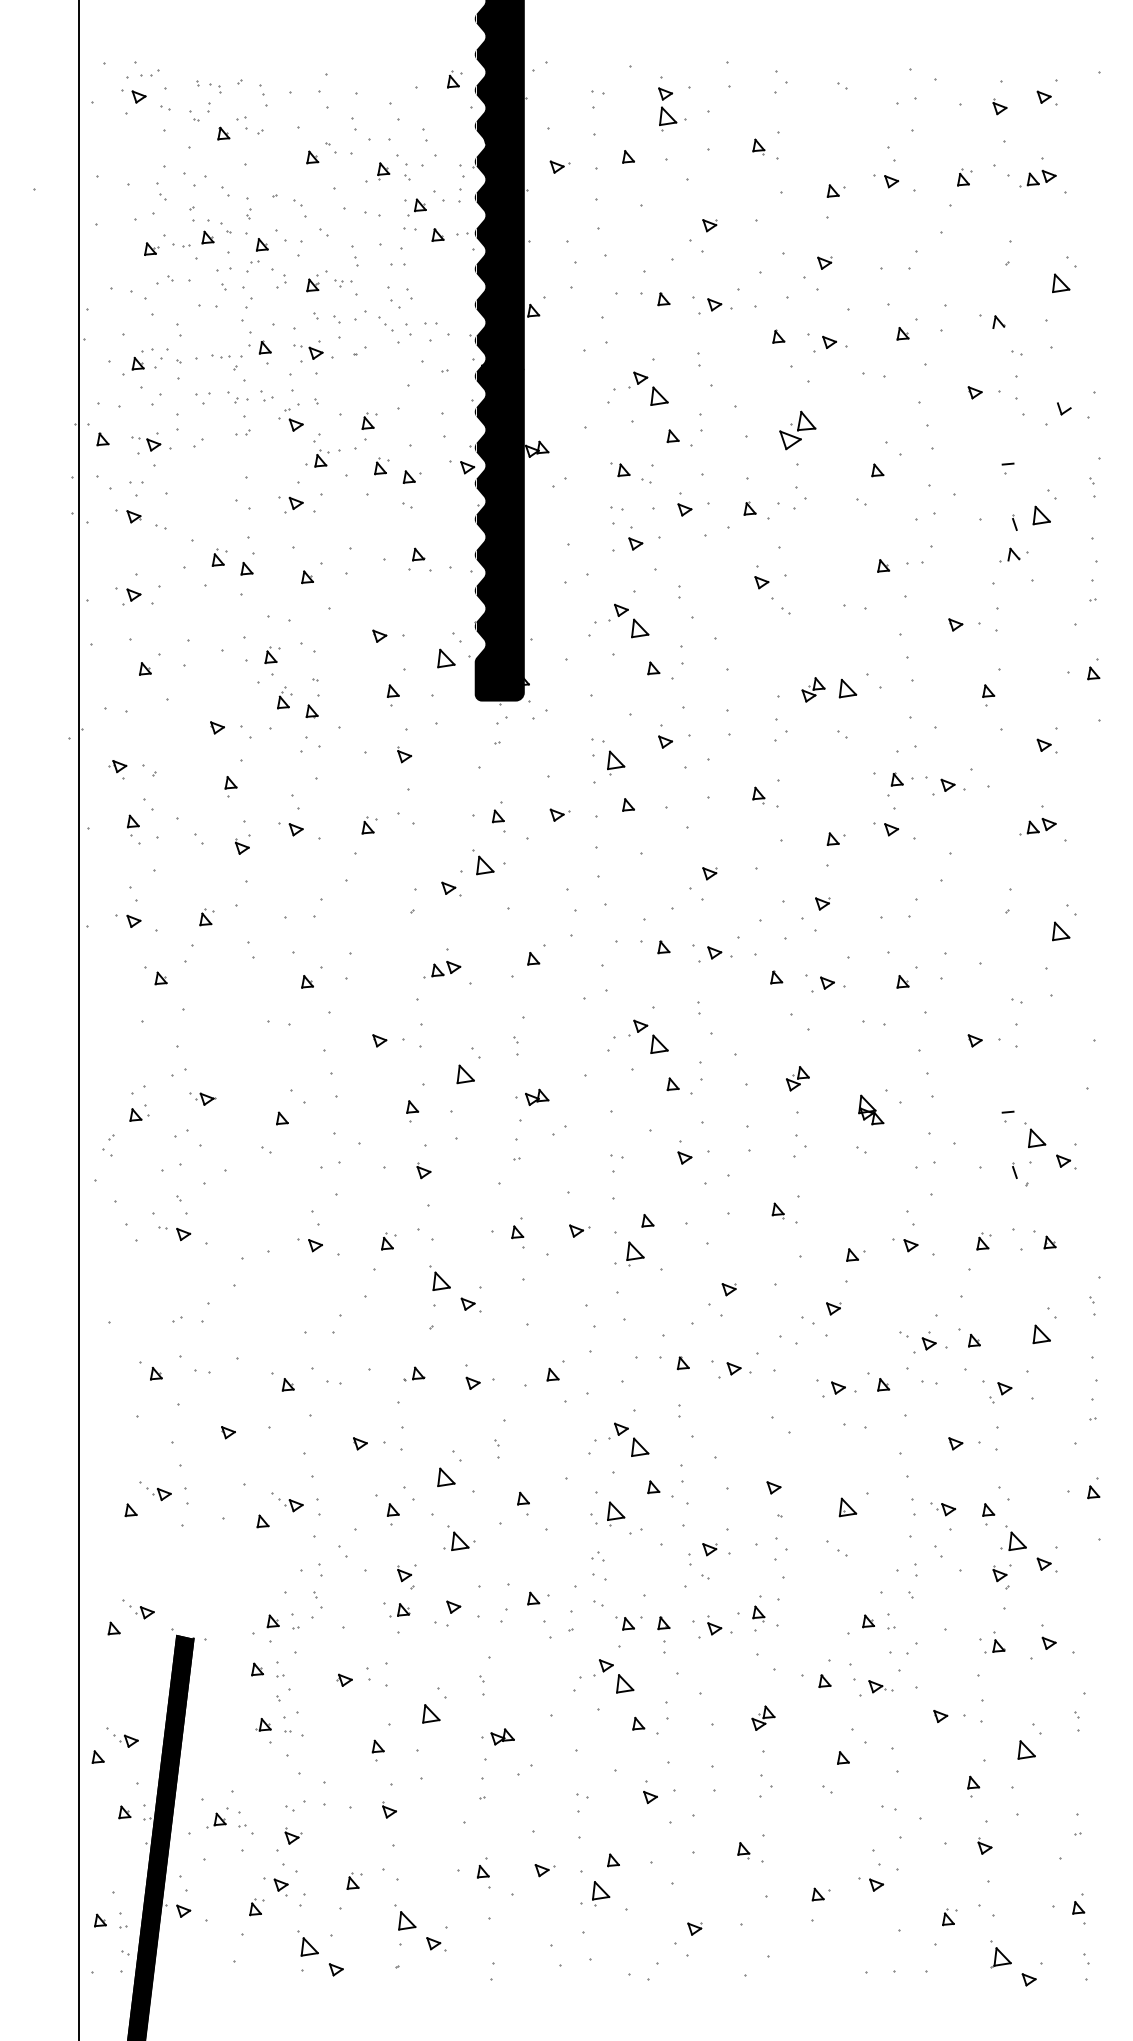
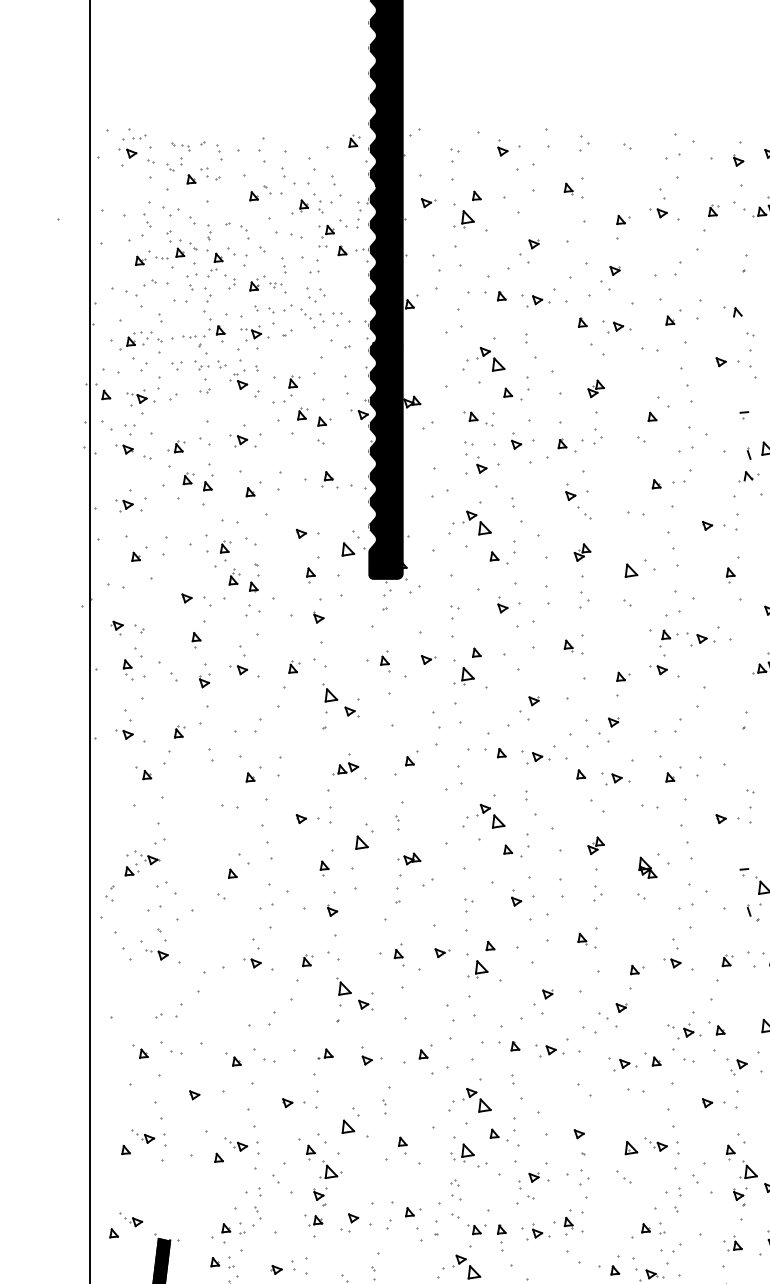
part: (668, 118) -> (468, 218), moved
part: (797, 430) -> (595, 388), size x0.62
part: (317, 458) -> (176, 446), moved
part: (813, 689) -> (582, 552), moved
part: (616, 762) -> (468, 675), moved
part: (483, 862) -> (330, 693), moved
part: (202, 1098) -> (149, 859), moved
part: (943, 1509) -> (658, 1146), moved
part: (459, 1537) -> (330, 1169), moved

